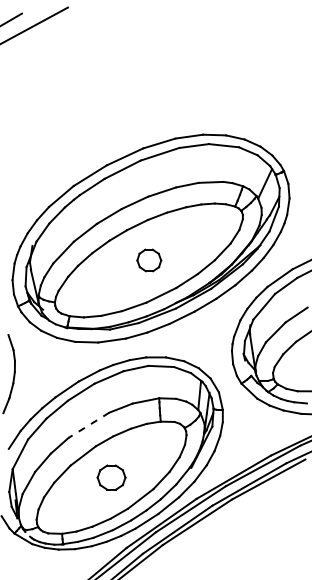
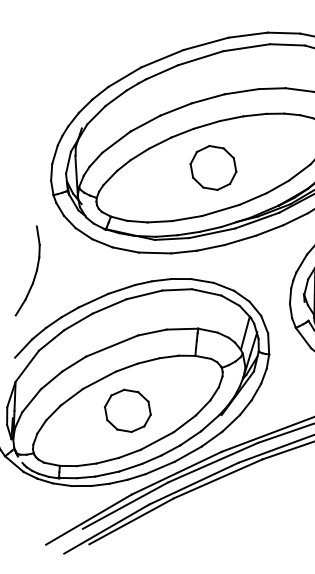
part: (149, 260) -> (213, 168), size x1.67
line: (88, 425) -> (111, 346), dashed -> solid
part: (111, 477) -> (127, 410), size x1.43

